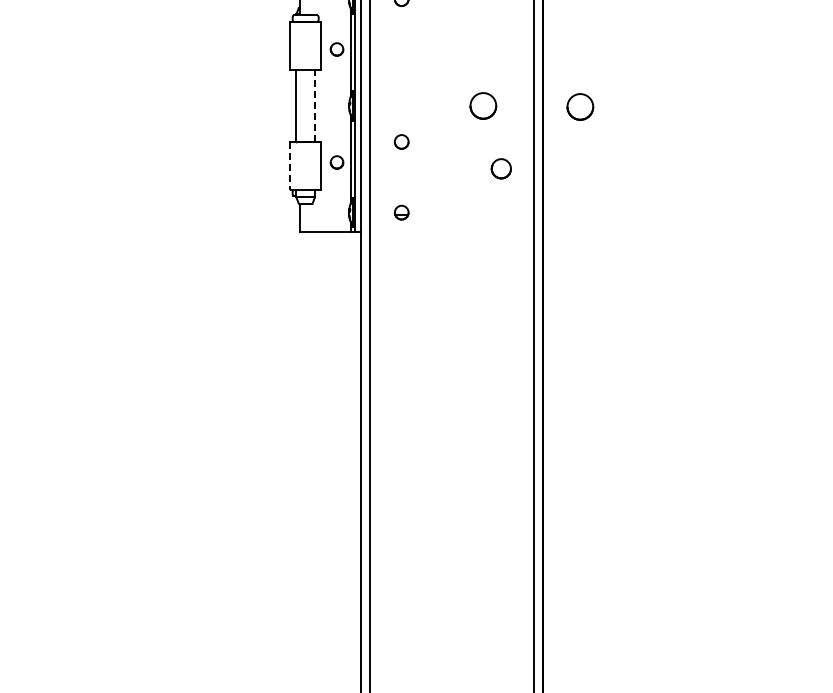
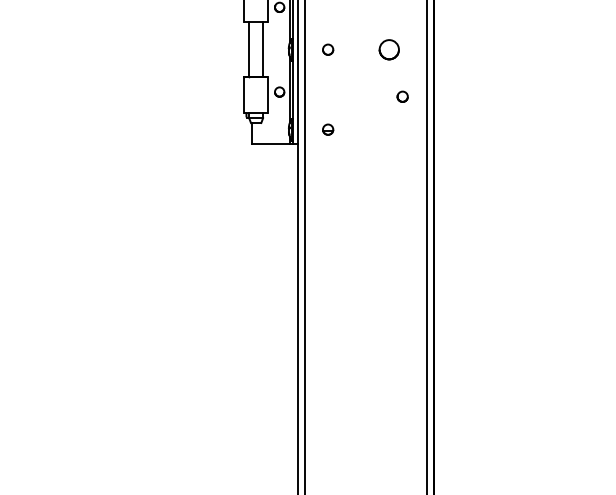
line: (314, 105) -> (262, 49), dashed -> solid
part: (580, 106) -> (462, 50), removed
part: (401, 141) -> (327, 49), moved
line: (289, 166) -> (244, 95), dashed -> solid
part: (500, 168) -> (402, 96), size x0.71

